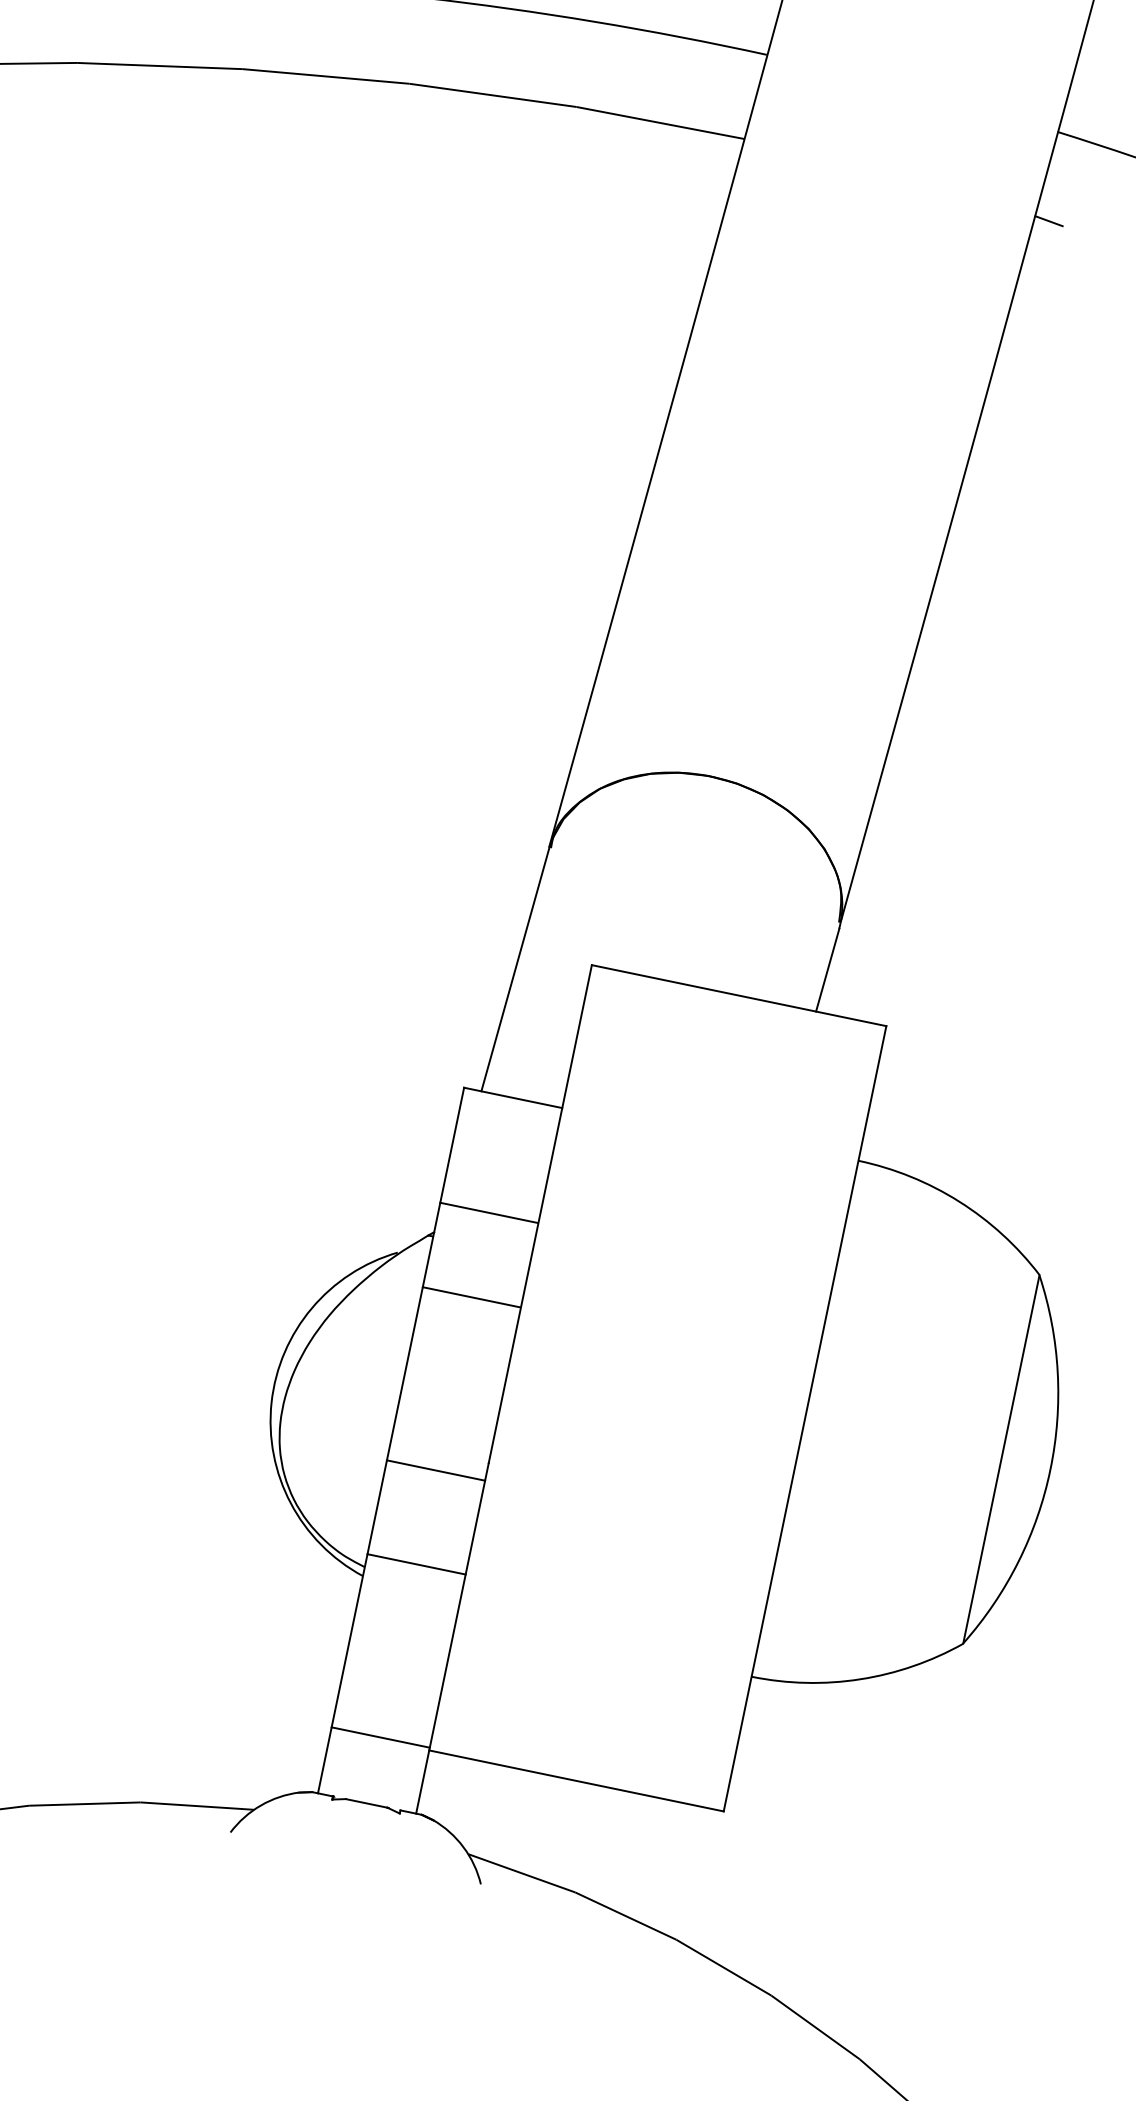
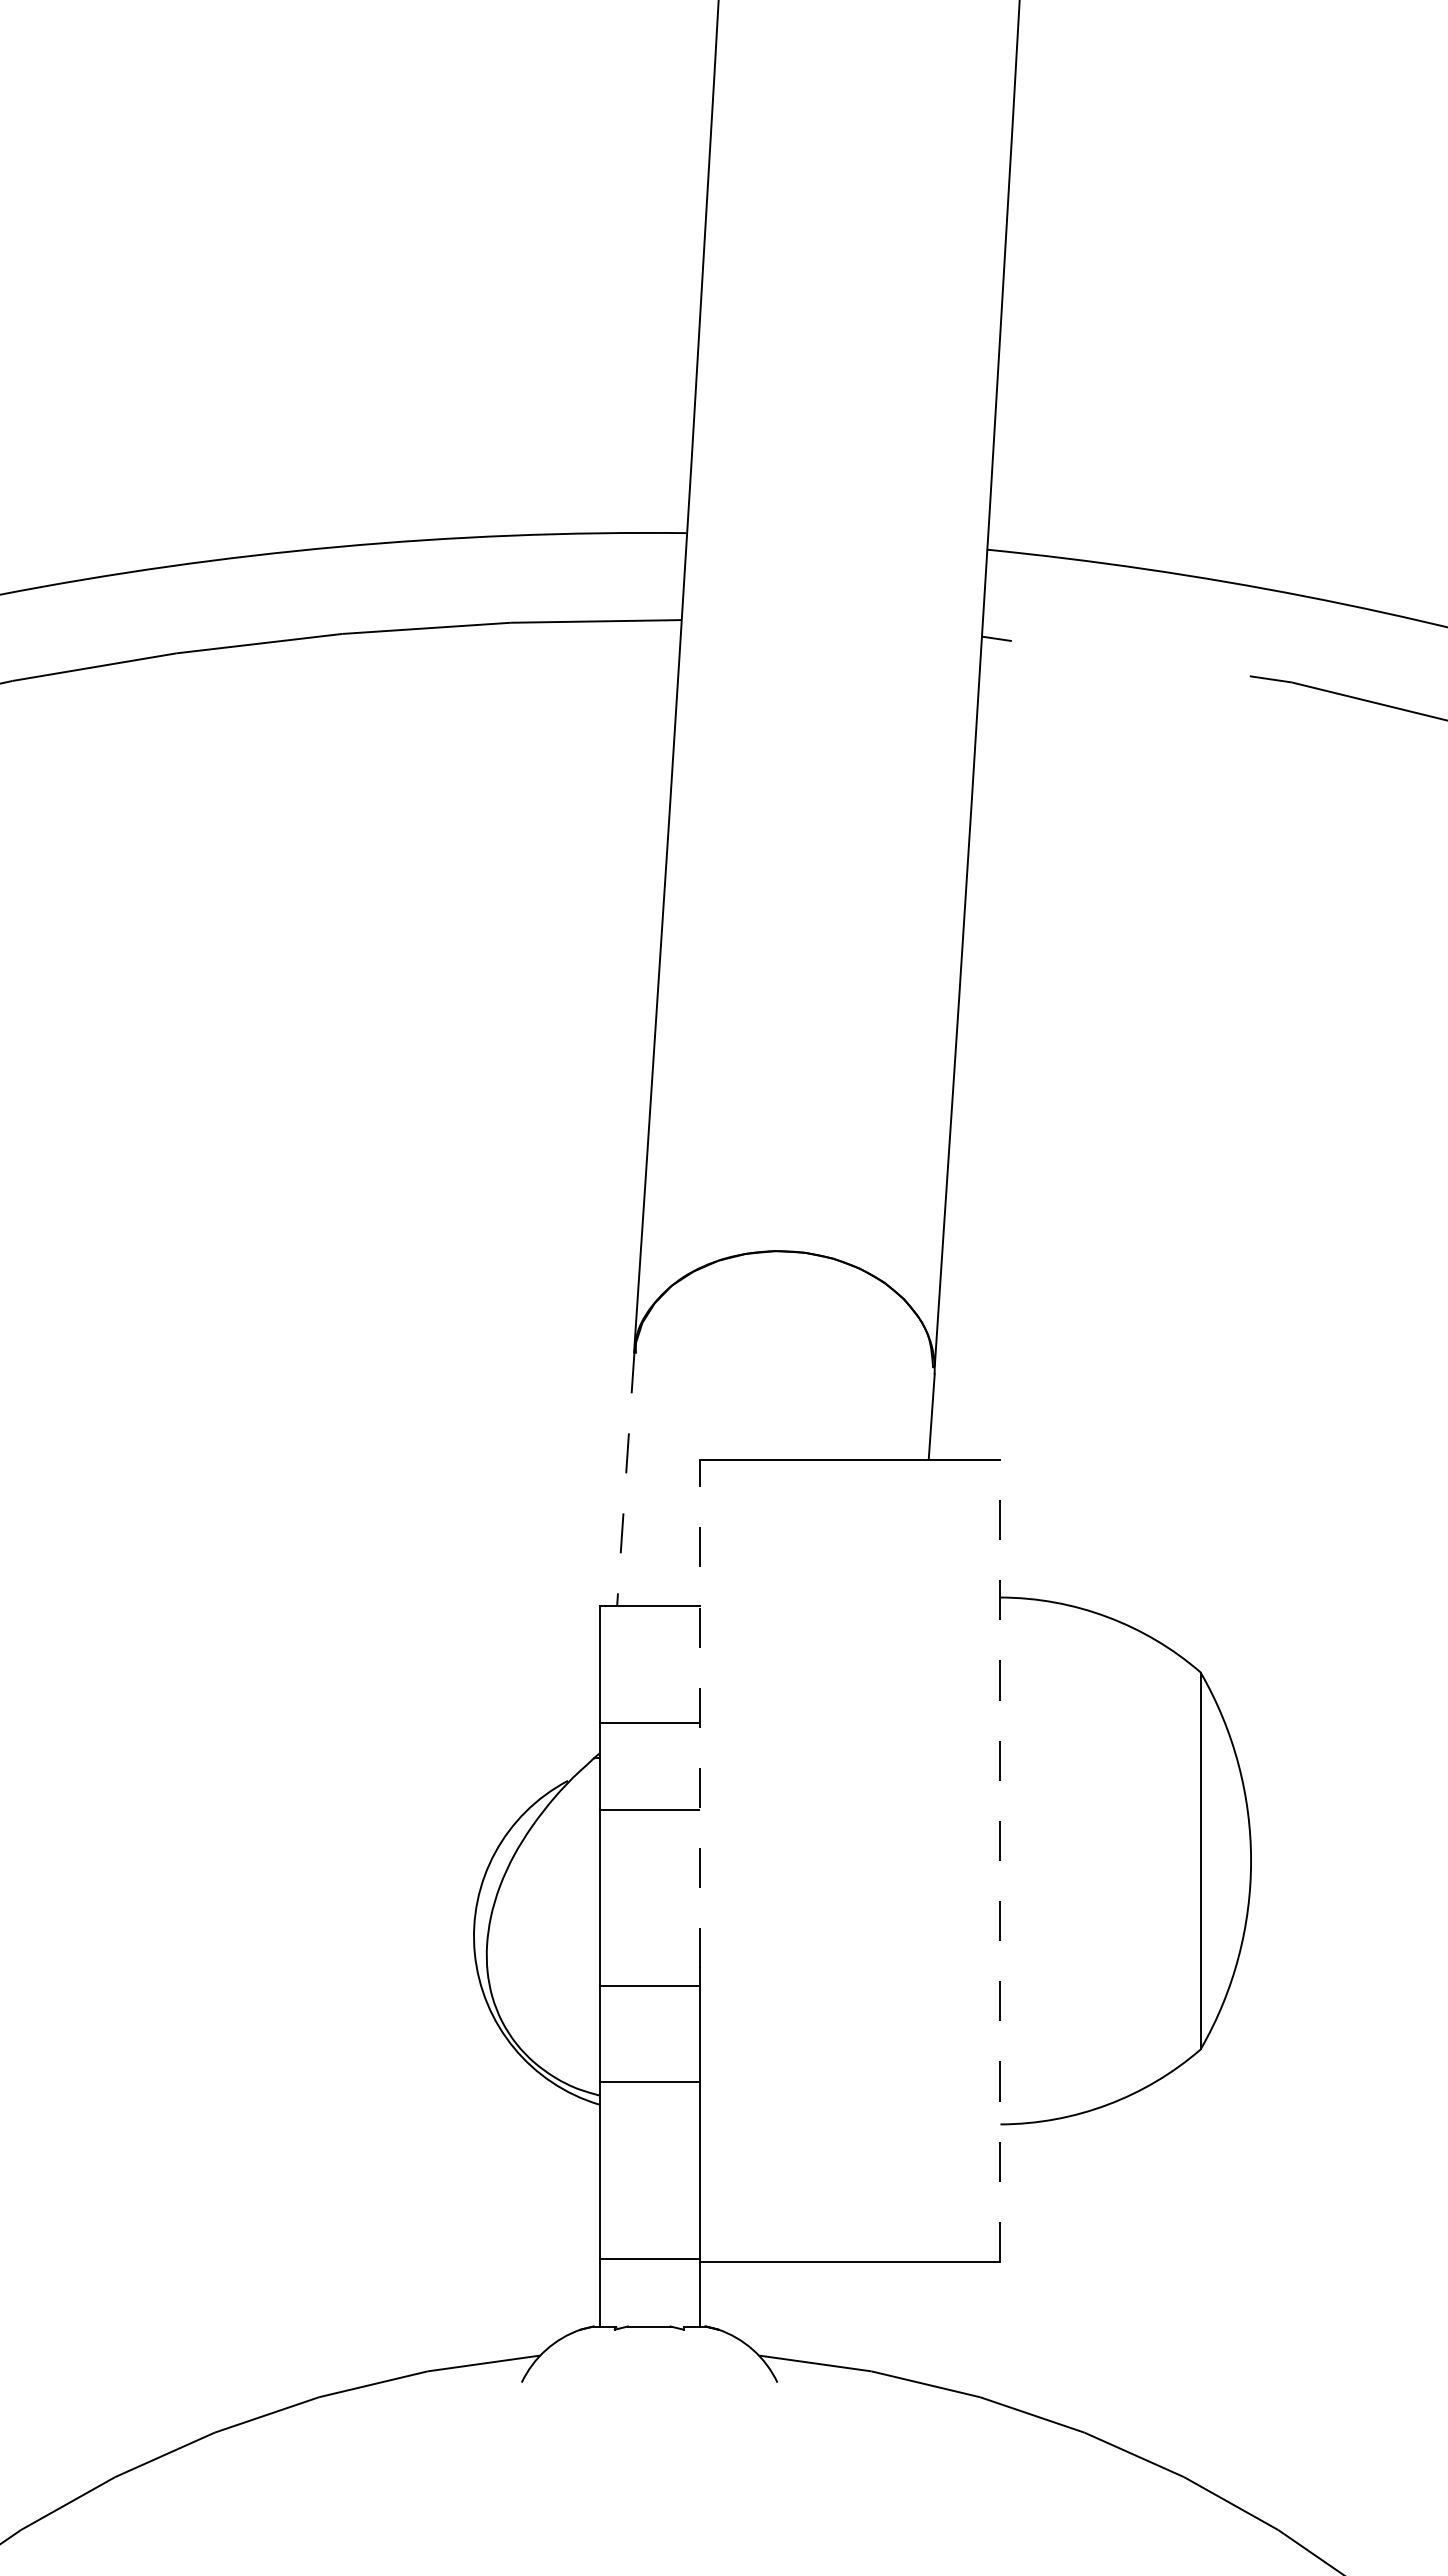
line: (515, 969) -> (625, 1479), solid -> dashed
line: (540, 1213) -> (699, 1713), solid -> dashed
line: (805, 1418) -> (1000, 1860), solid -> dashed

